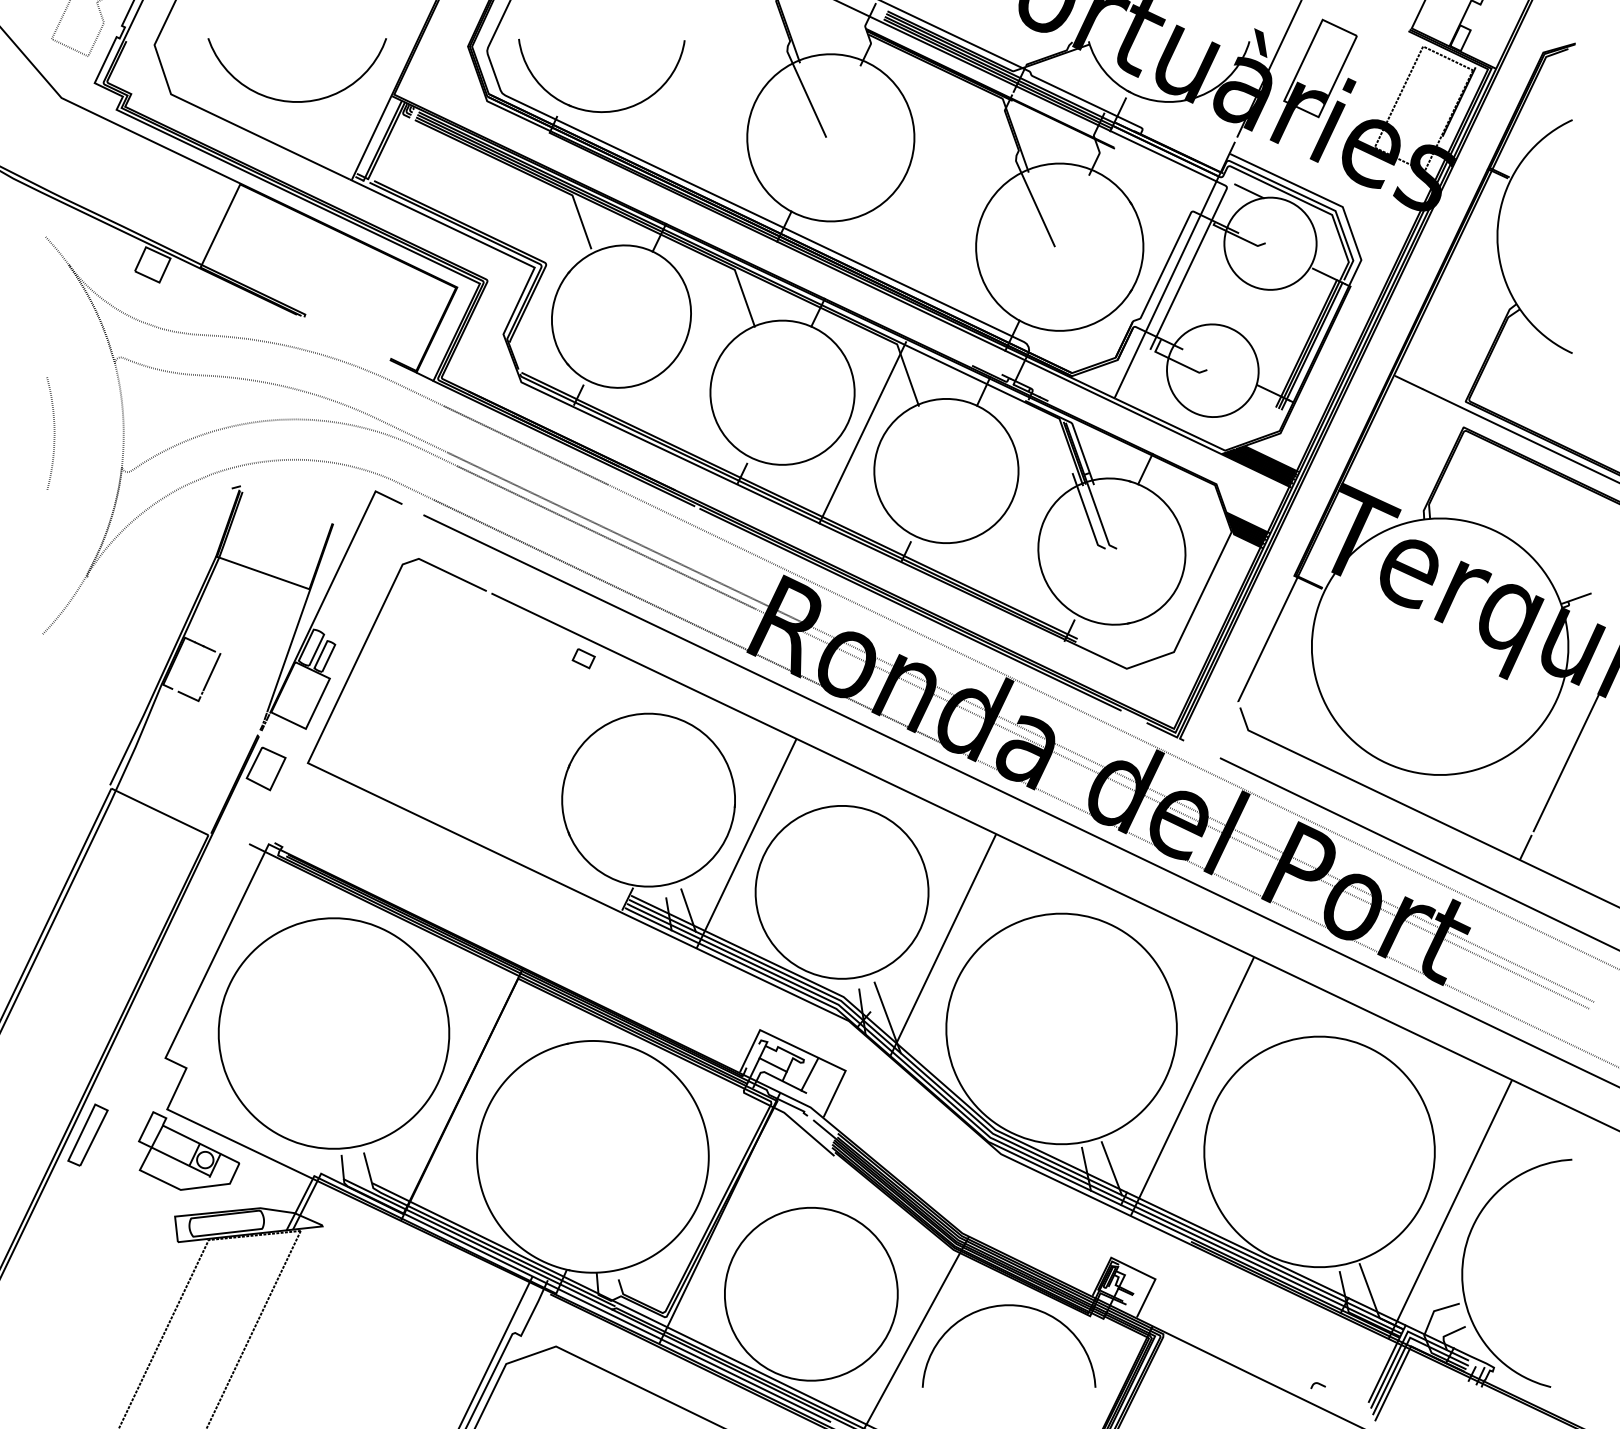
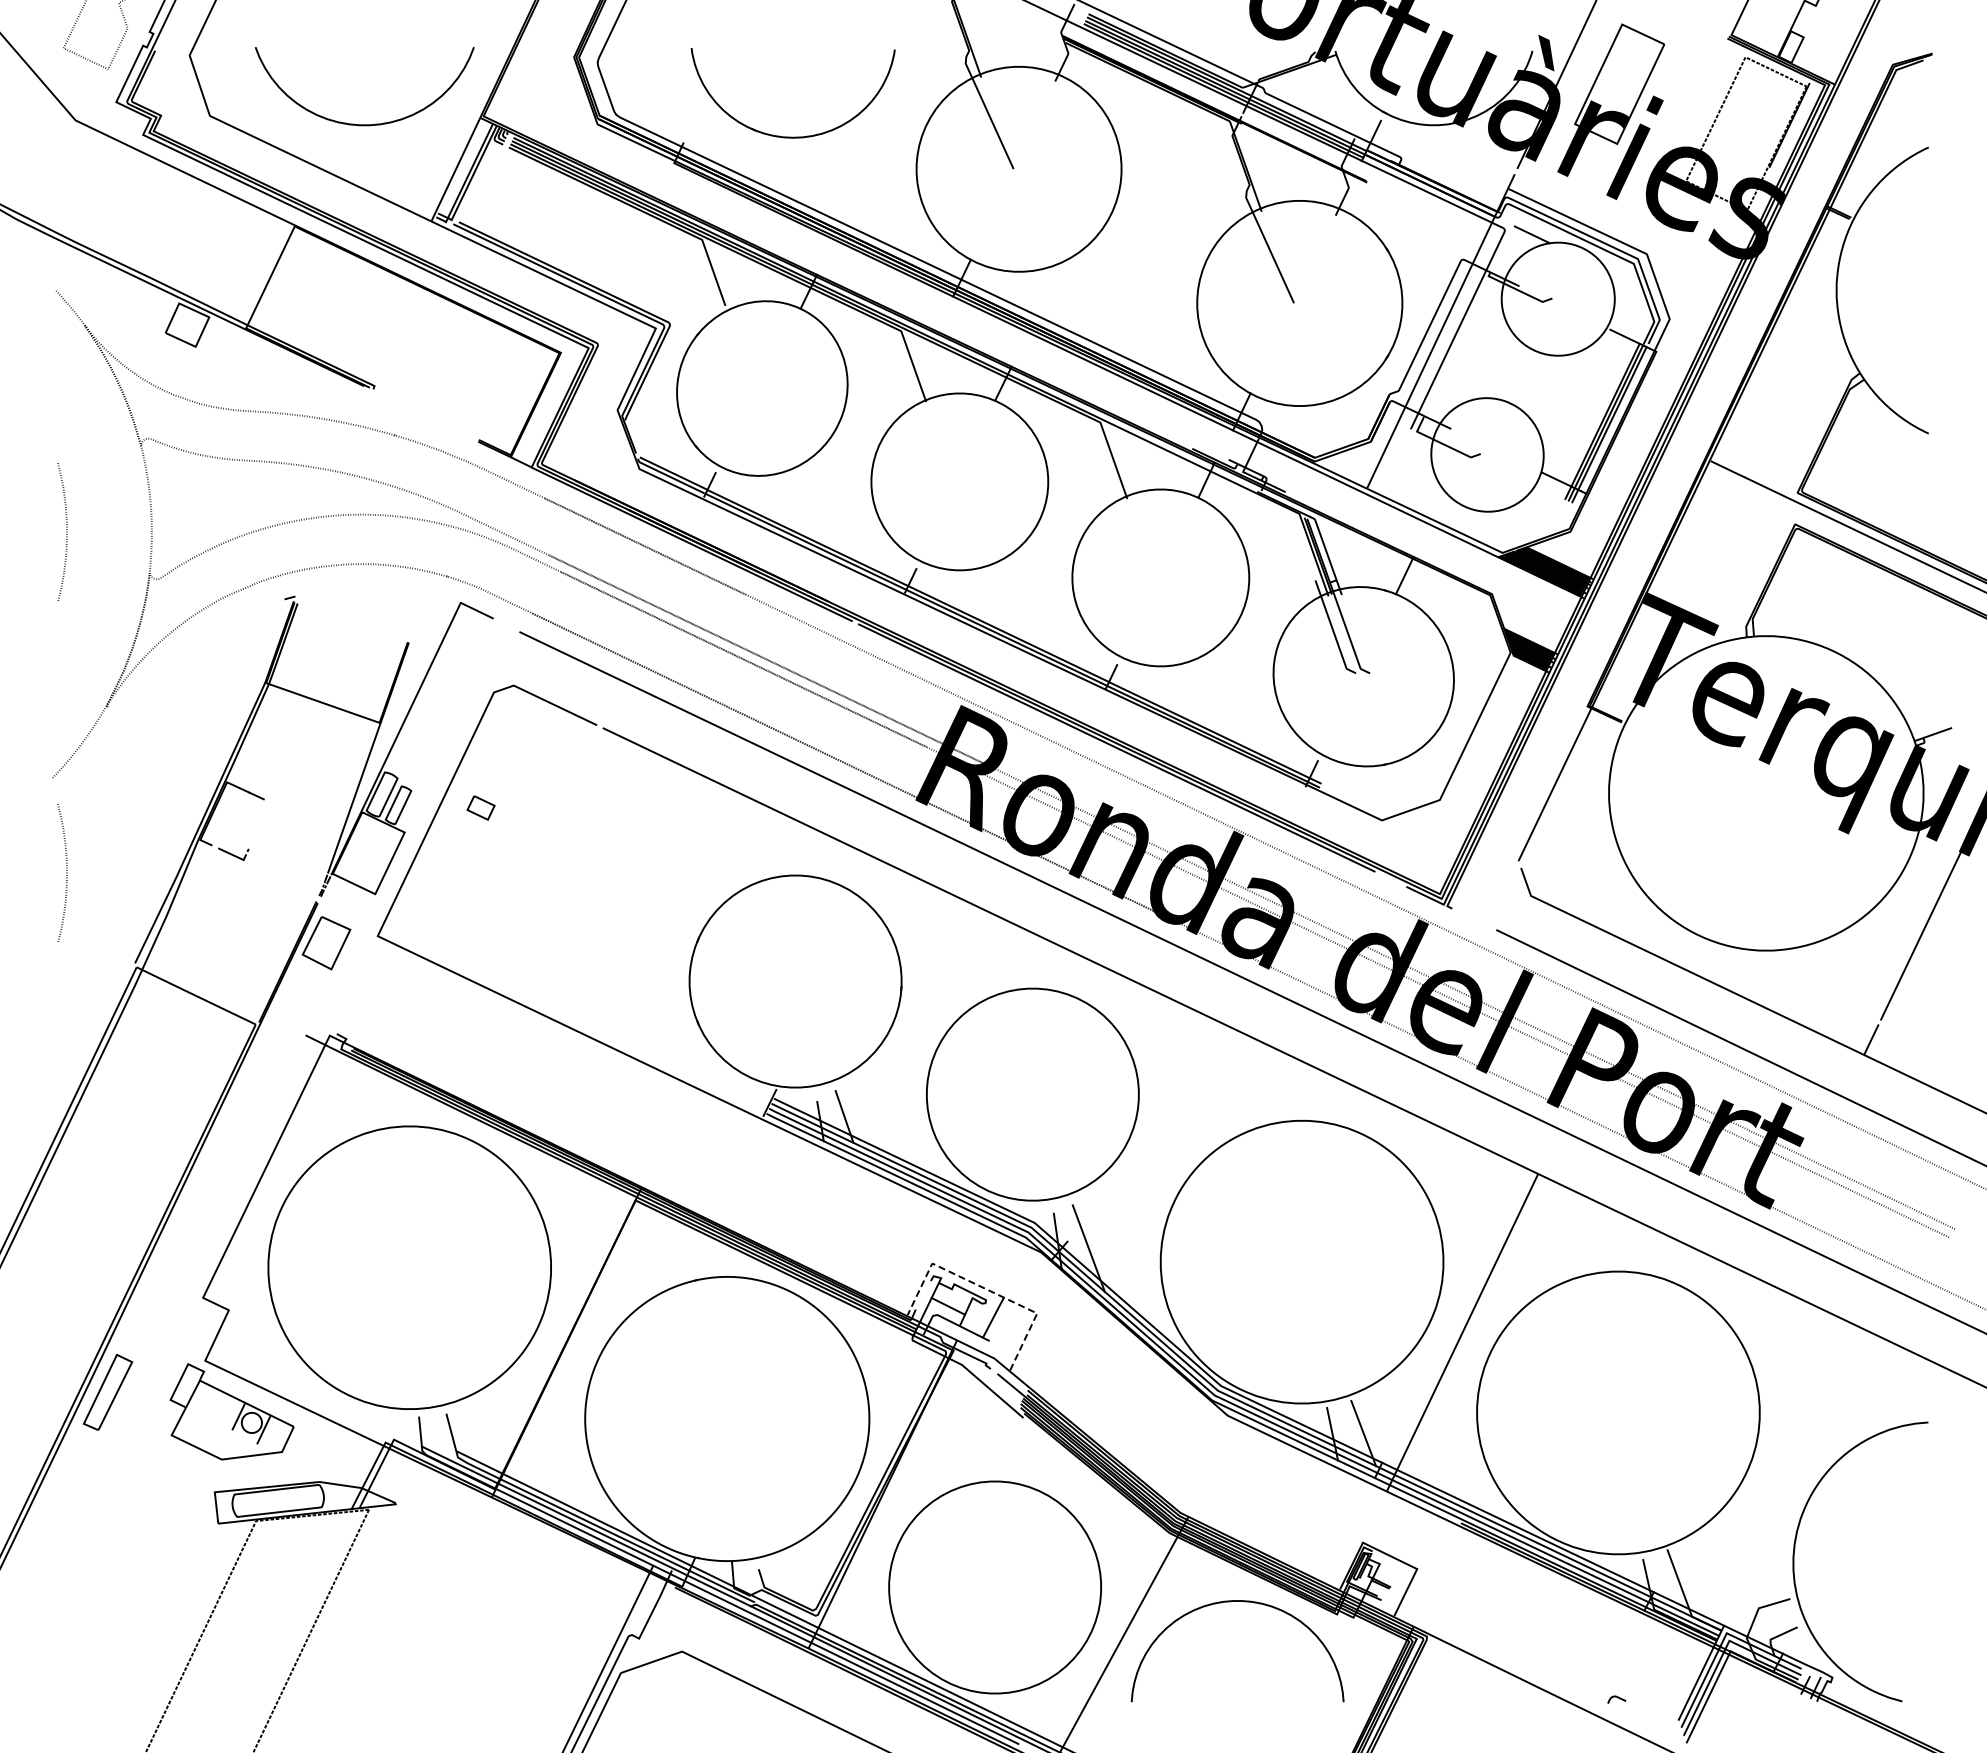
part: (601, 111) -> (792, 136), moved
line: (863, 432) -> (1058, 530), removed
part: (583, 658) -> (480, 807), moved
line: (211, 672) -> (259, 824), removed
curve: (54, 711) -> (66, 872), added
line: (746, 843) -> (915, 1034), removed
line: (942, 945) -> (1156, 1159), removed
line: (805, 1051) -> (987, 1289), solid -> dashed
line: (180, 1161) -> (221, 1424), removed
line: (1450, 1209) -> (1778, 1483), removed

